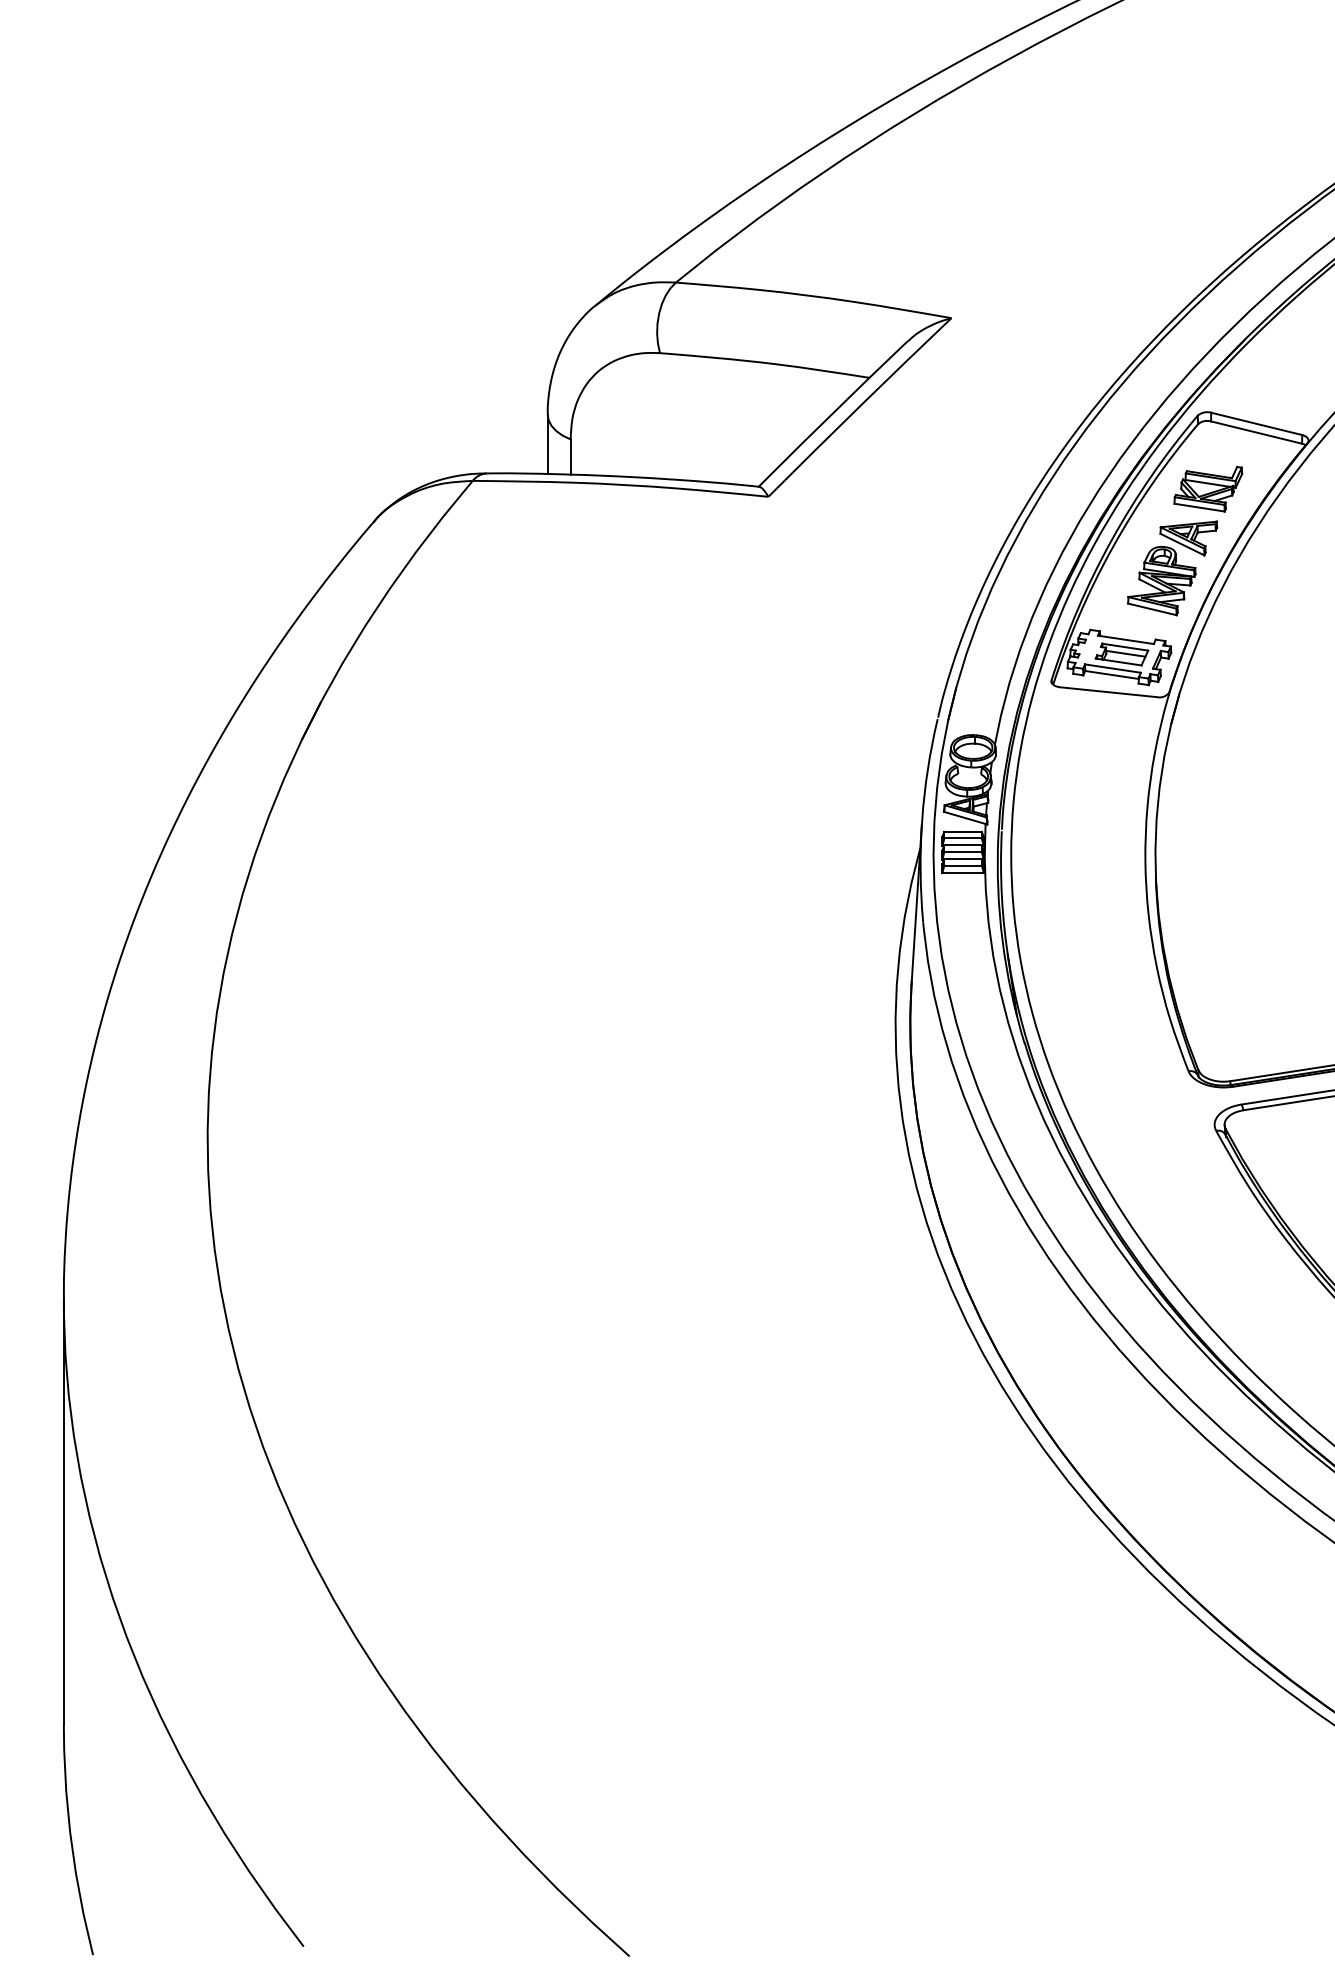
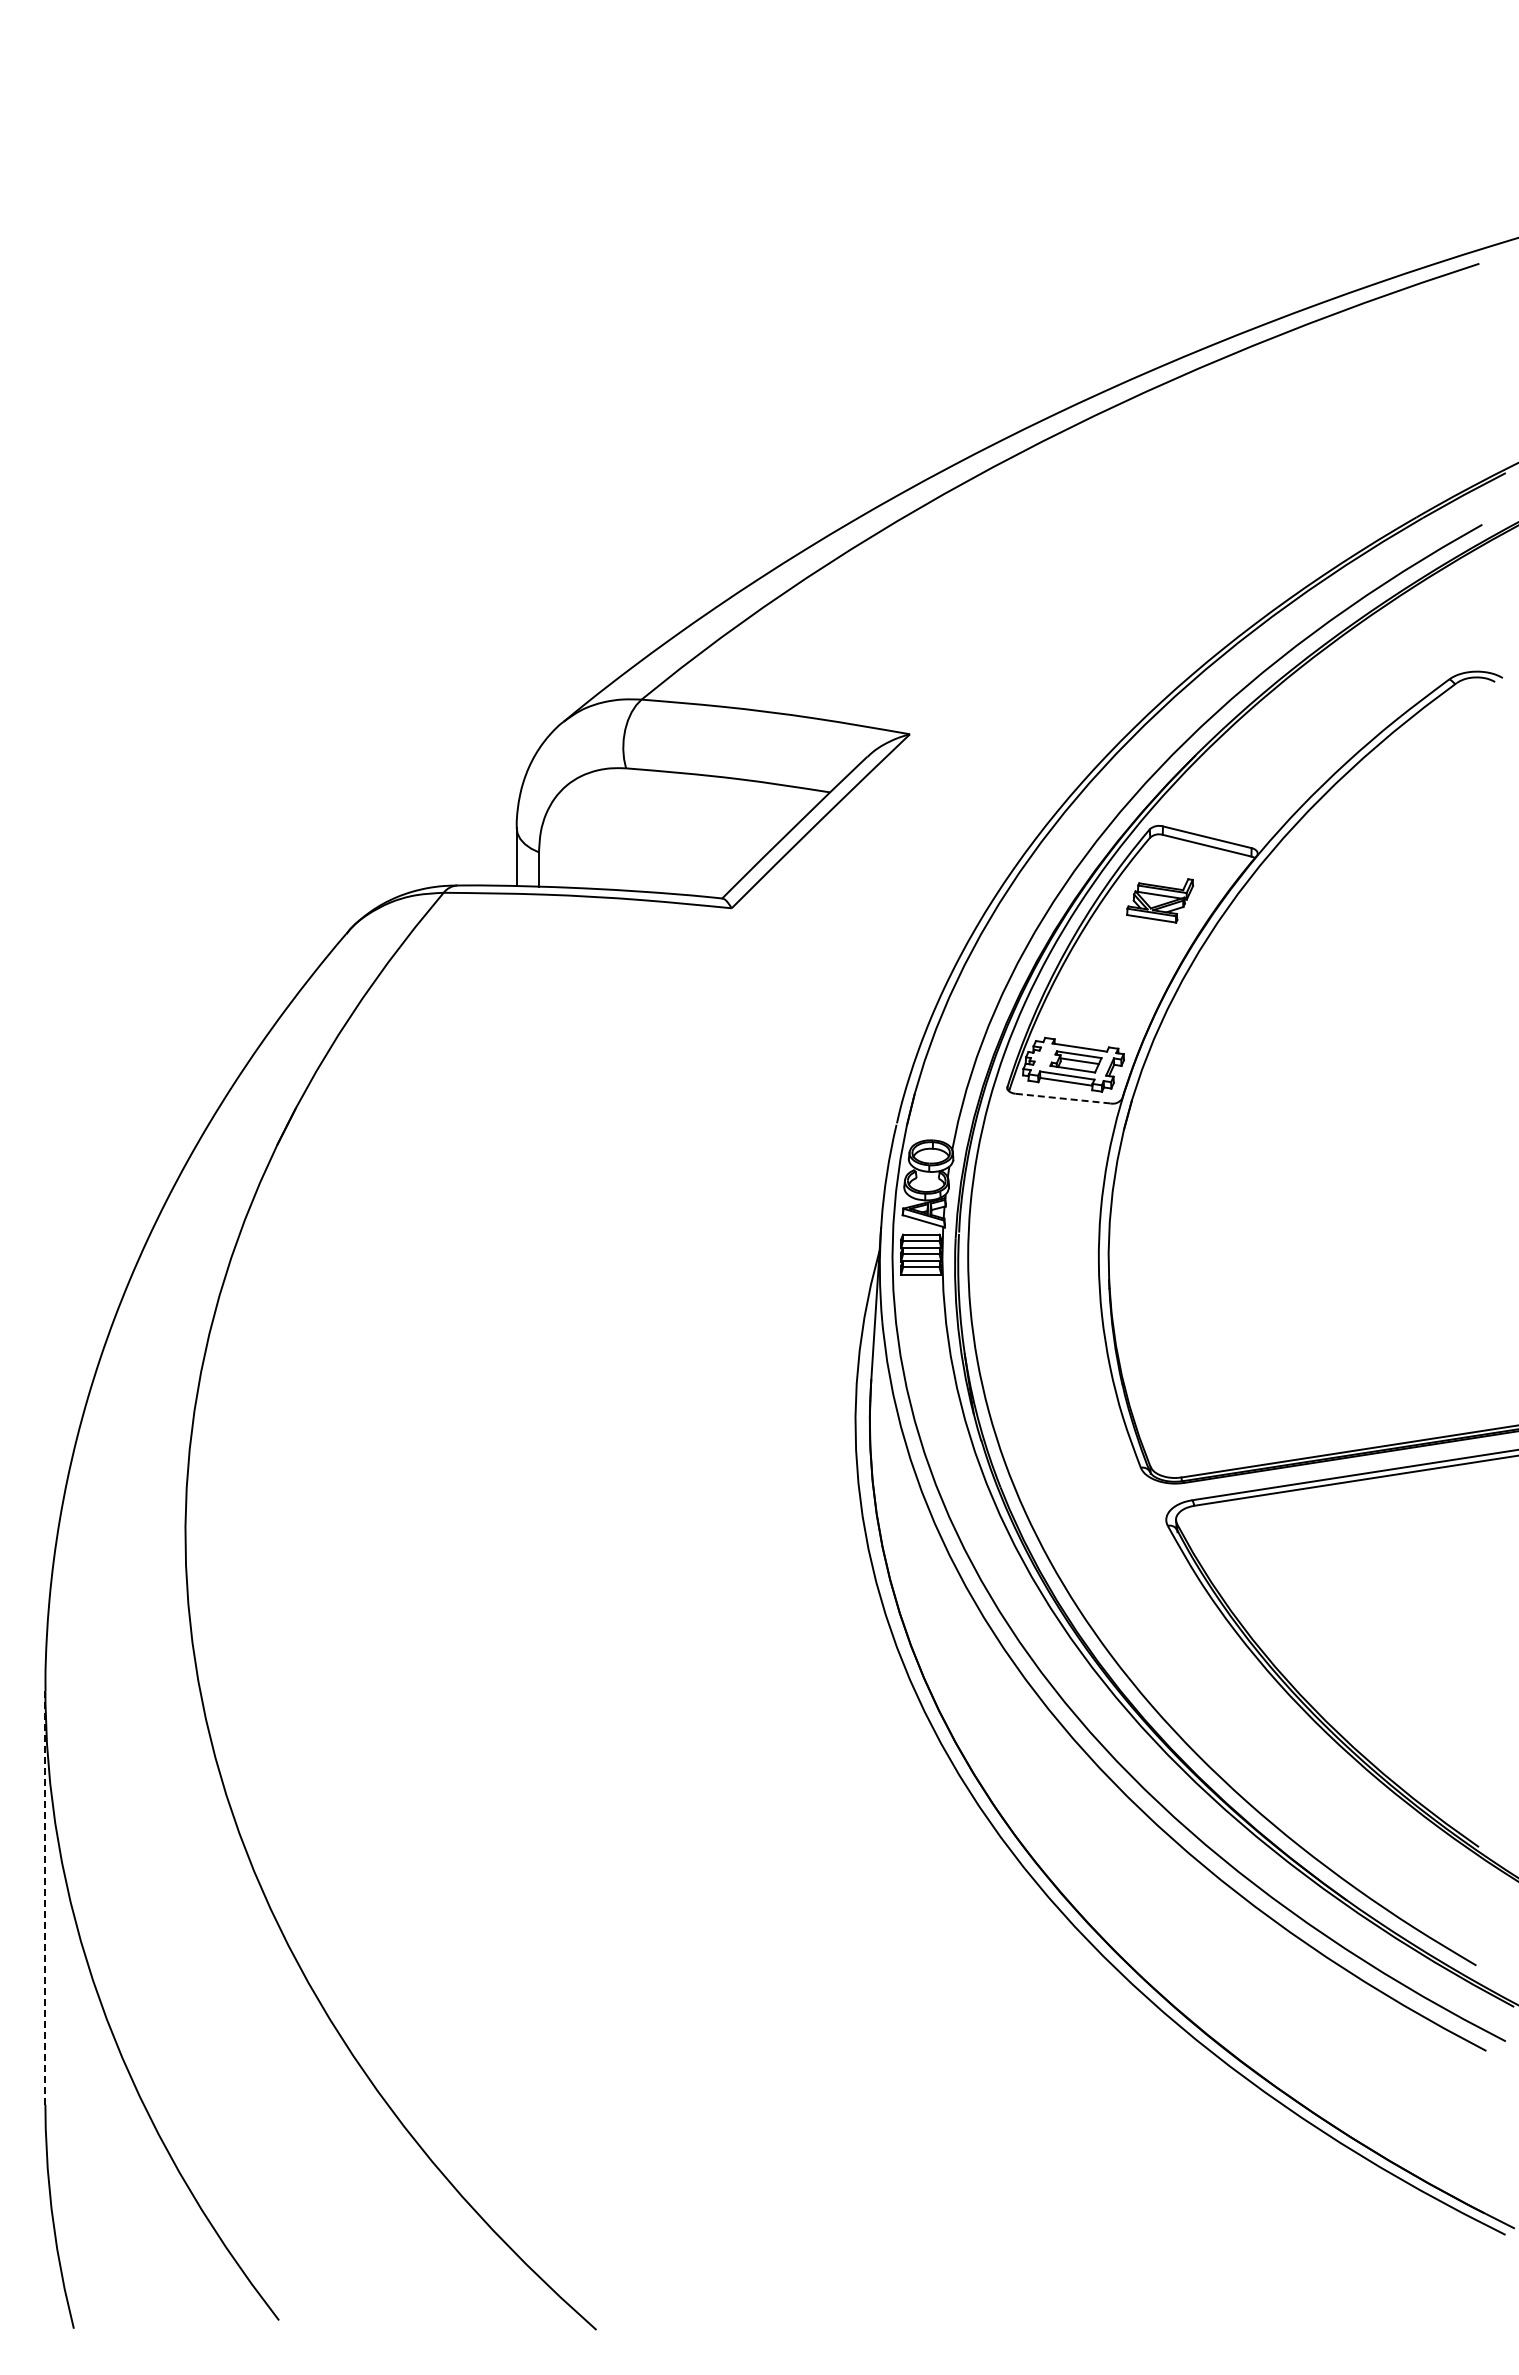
part: (1172, 567) -> (1125, 977), removed
line: (1109, 692) -> (1063, 1098), solid -> dashed
line: (63, 1513) -> (45, 1898), solid -> dashed

